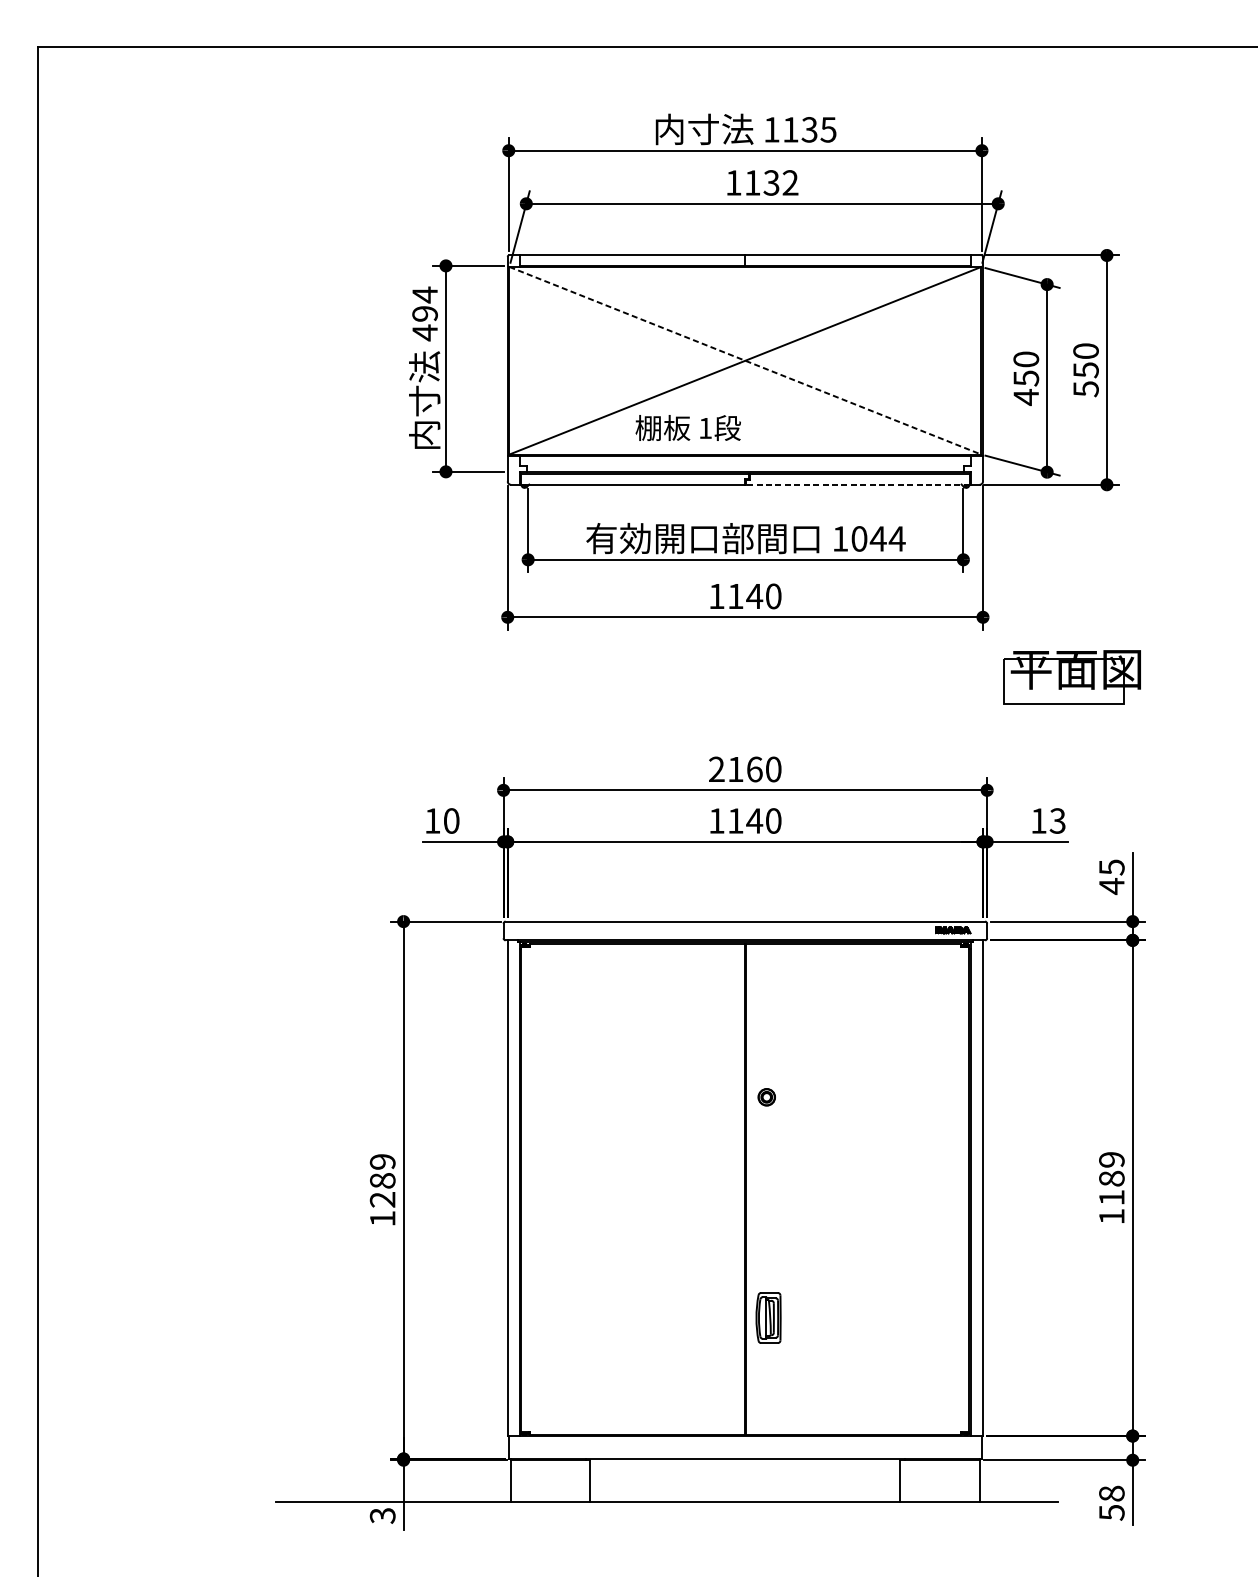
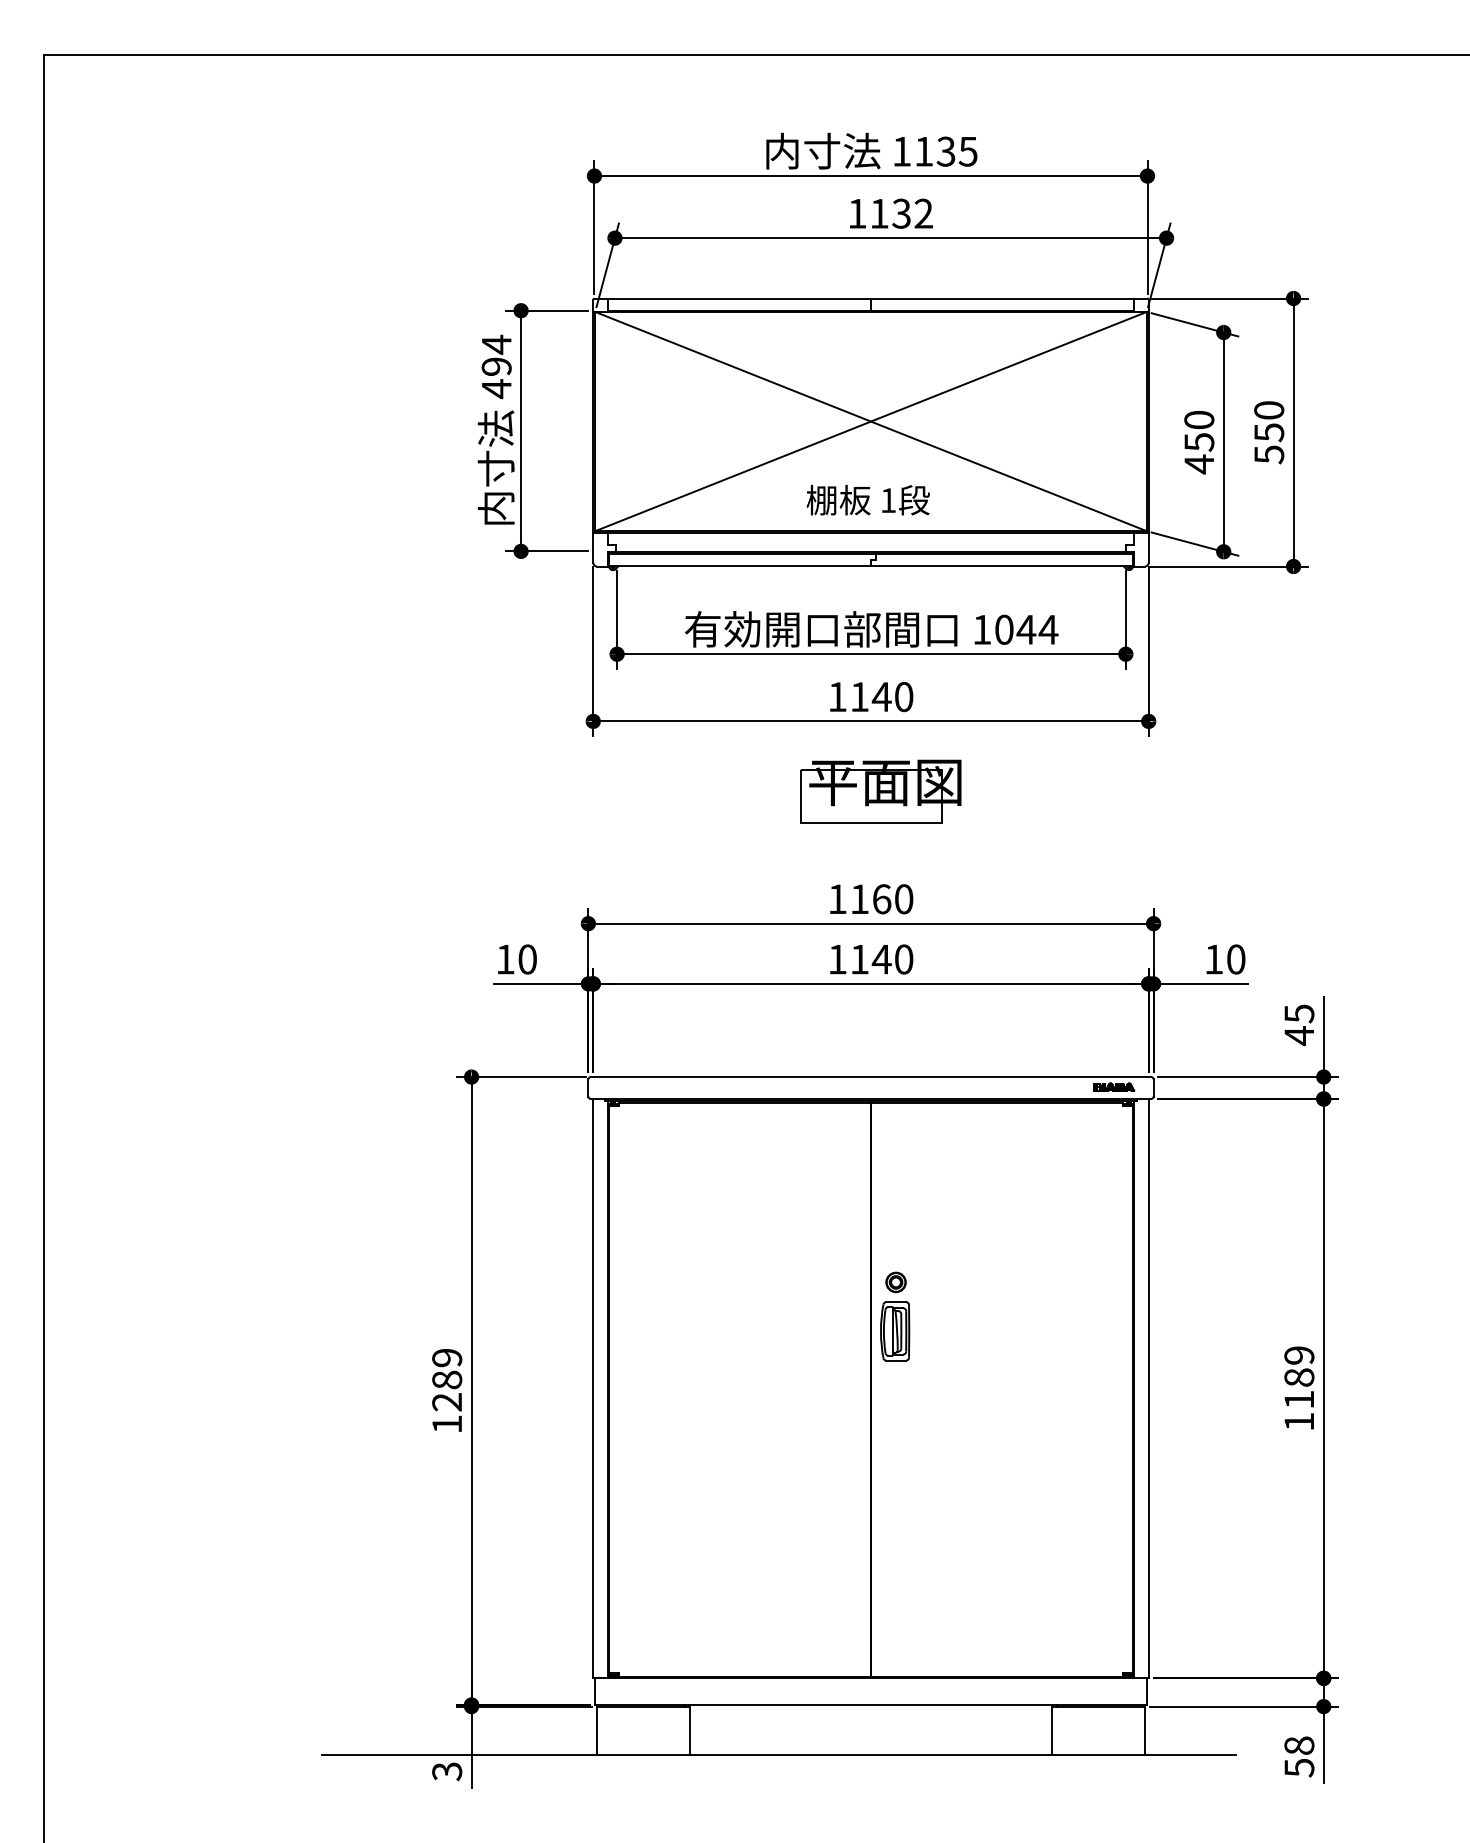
line: (745, 360) -> (871, 421), dashed -> solid
text: (687, 427) -> (867, 499), moved
line: (857, 484) -> (1002, 566), dashed -> solid
part: (1071, 677) -> (880, 791), moved
text: (716, 768) -> (837, 898), 2160 -> 1160
text: (1057, 821) -> (1235, 959), 13 -> 10
part: (768, 1318) -> (895, 1331), moved

